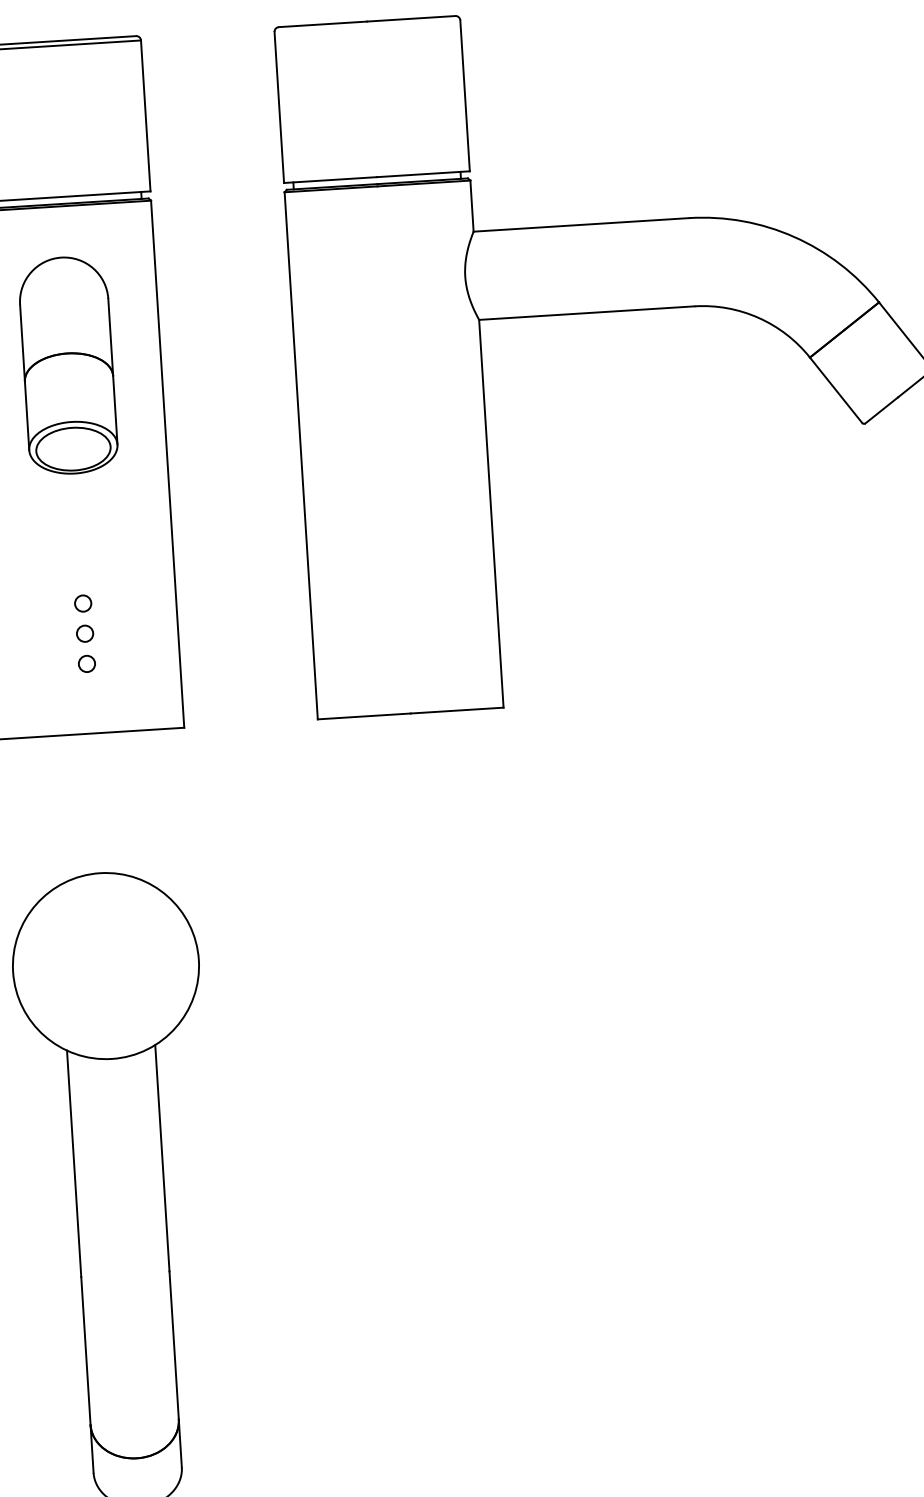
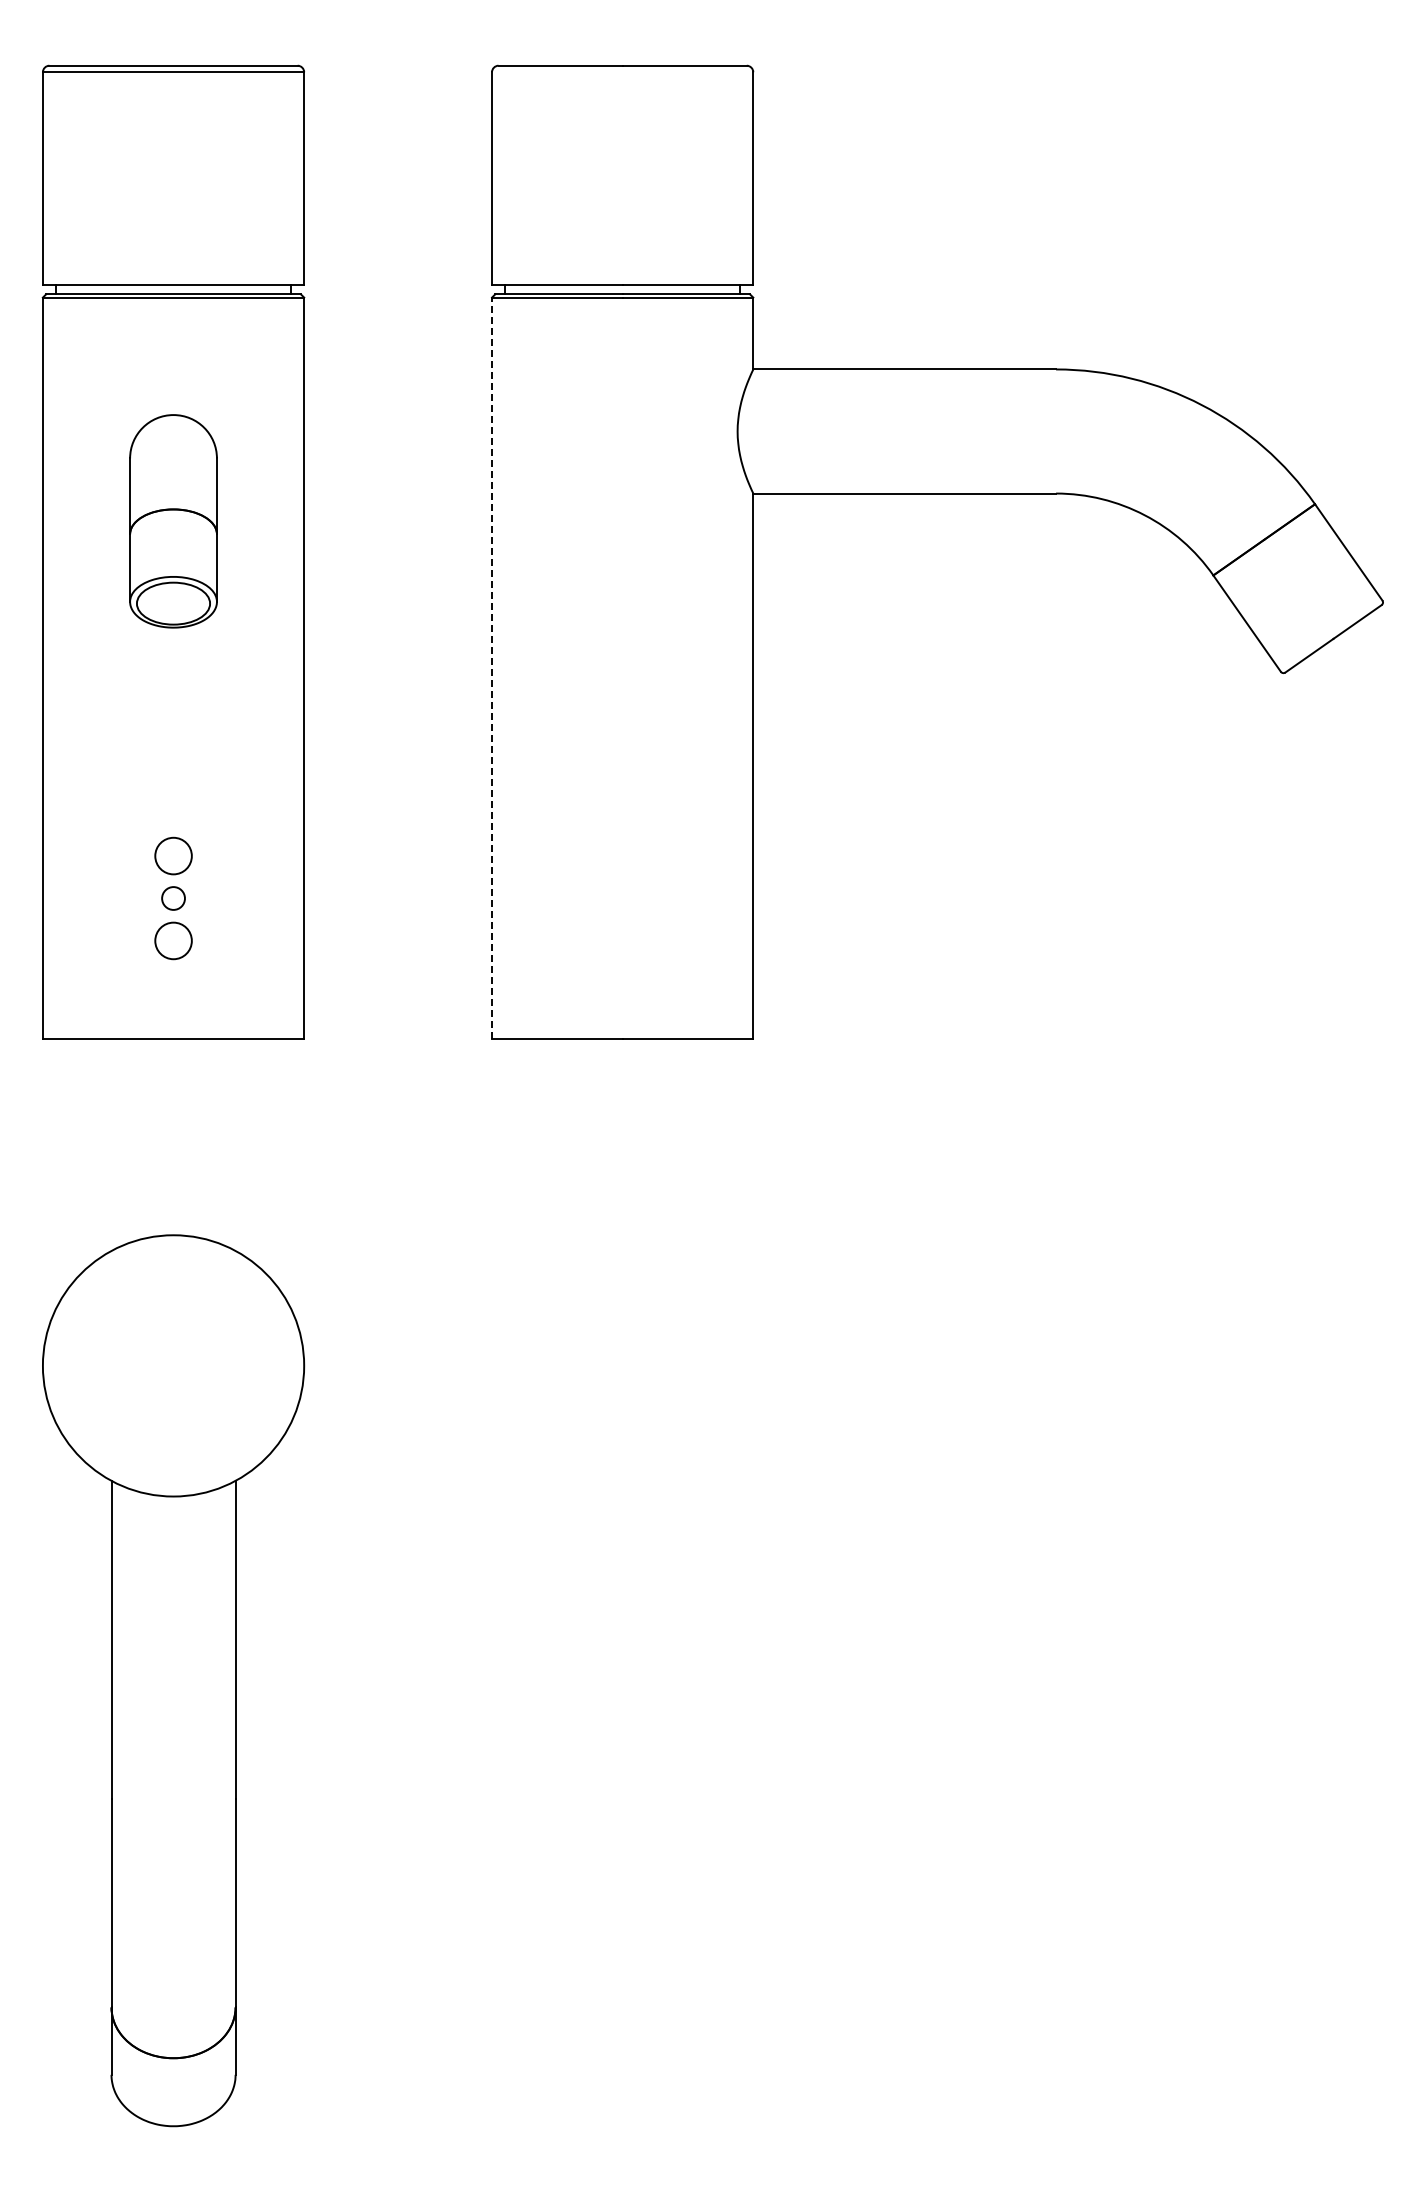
part: (68, 365) -> (173, 521), size x0.7
line: (301, 455) -> (492, 668), solid -> dashed
circle: (83, 603) -> (173, 855), size x1.6
circle: (86, 663) -> (173, 940), size x1.6

